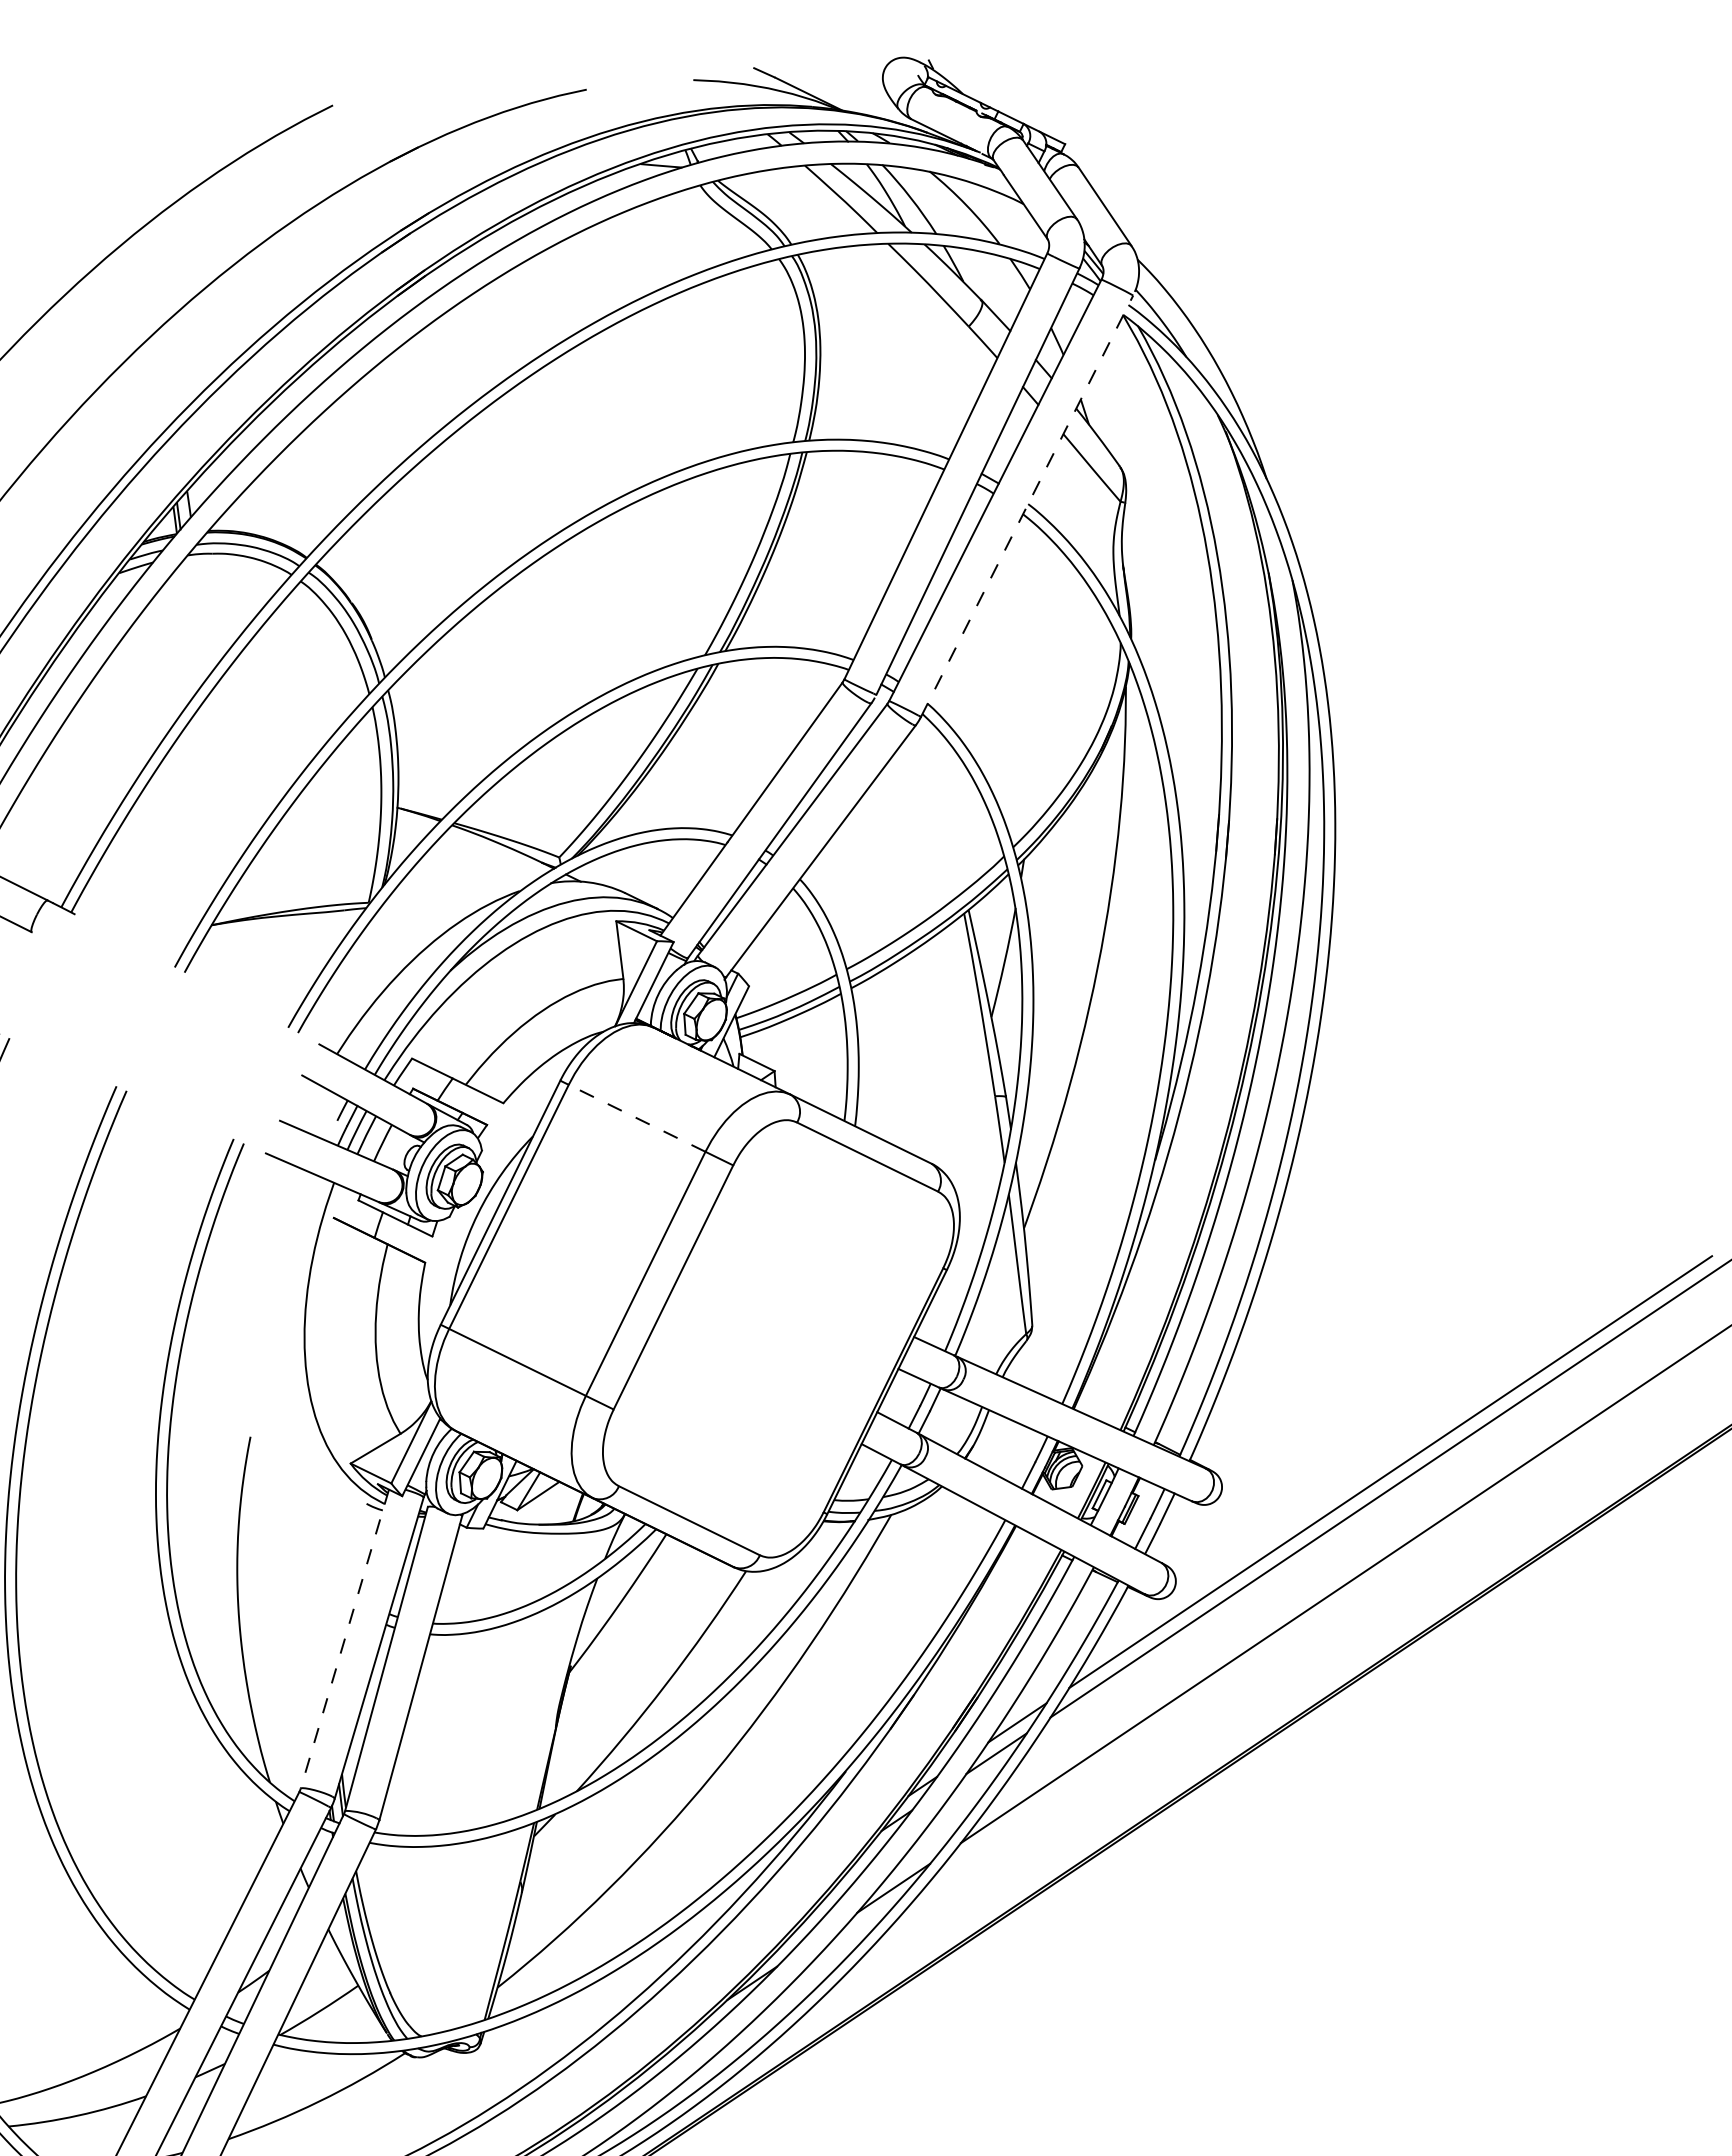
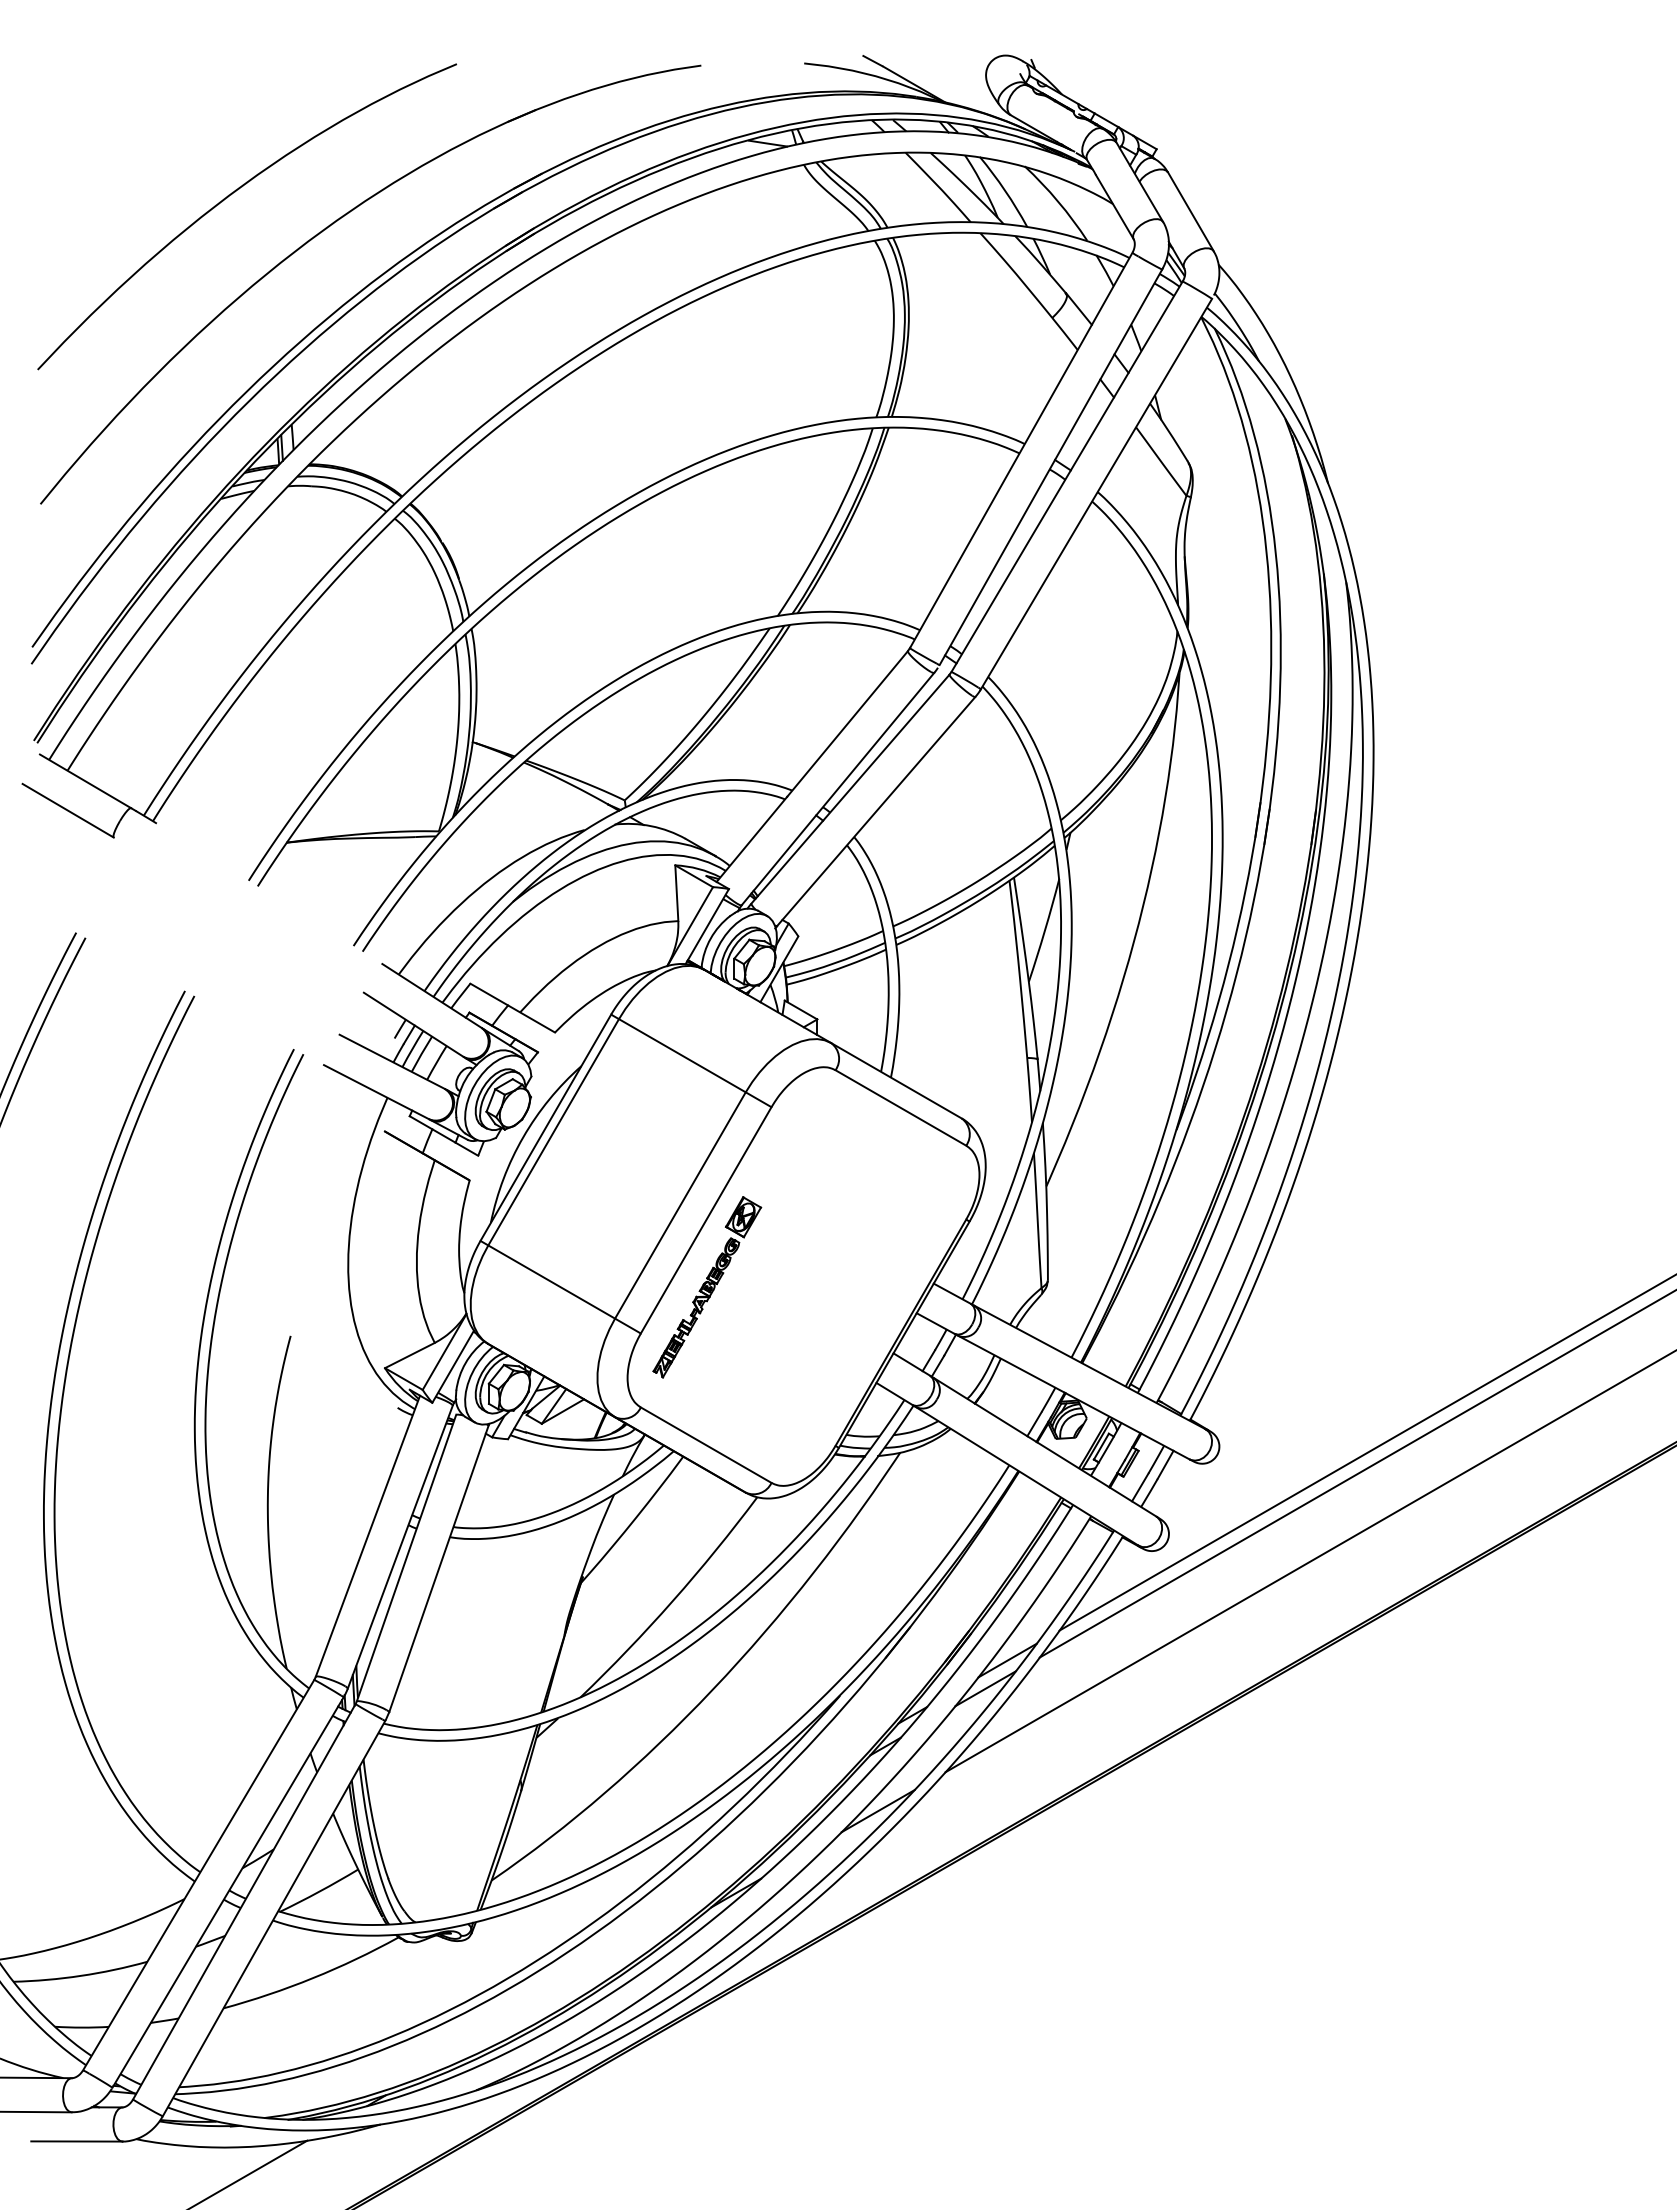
line: (1027, 506) -> (1096, 494), dashed -> solid
line: (636, 1118) -> (681, 1055), dashed -> solid
part: (679, 1357) -> (707, 1287), added
line: (344, 1639) -> (367, 1536), dashed -> solid

